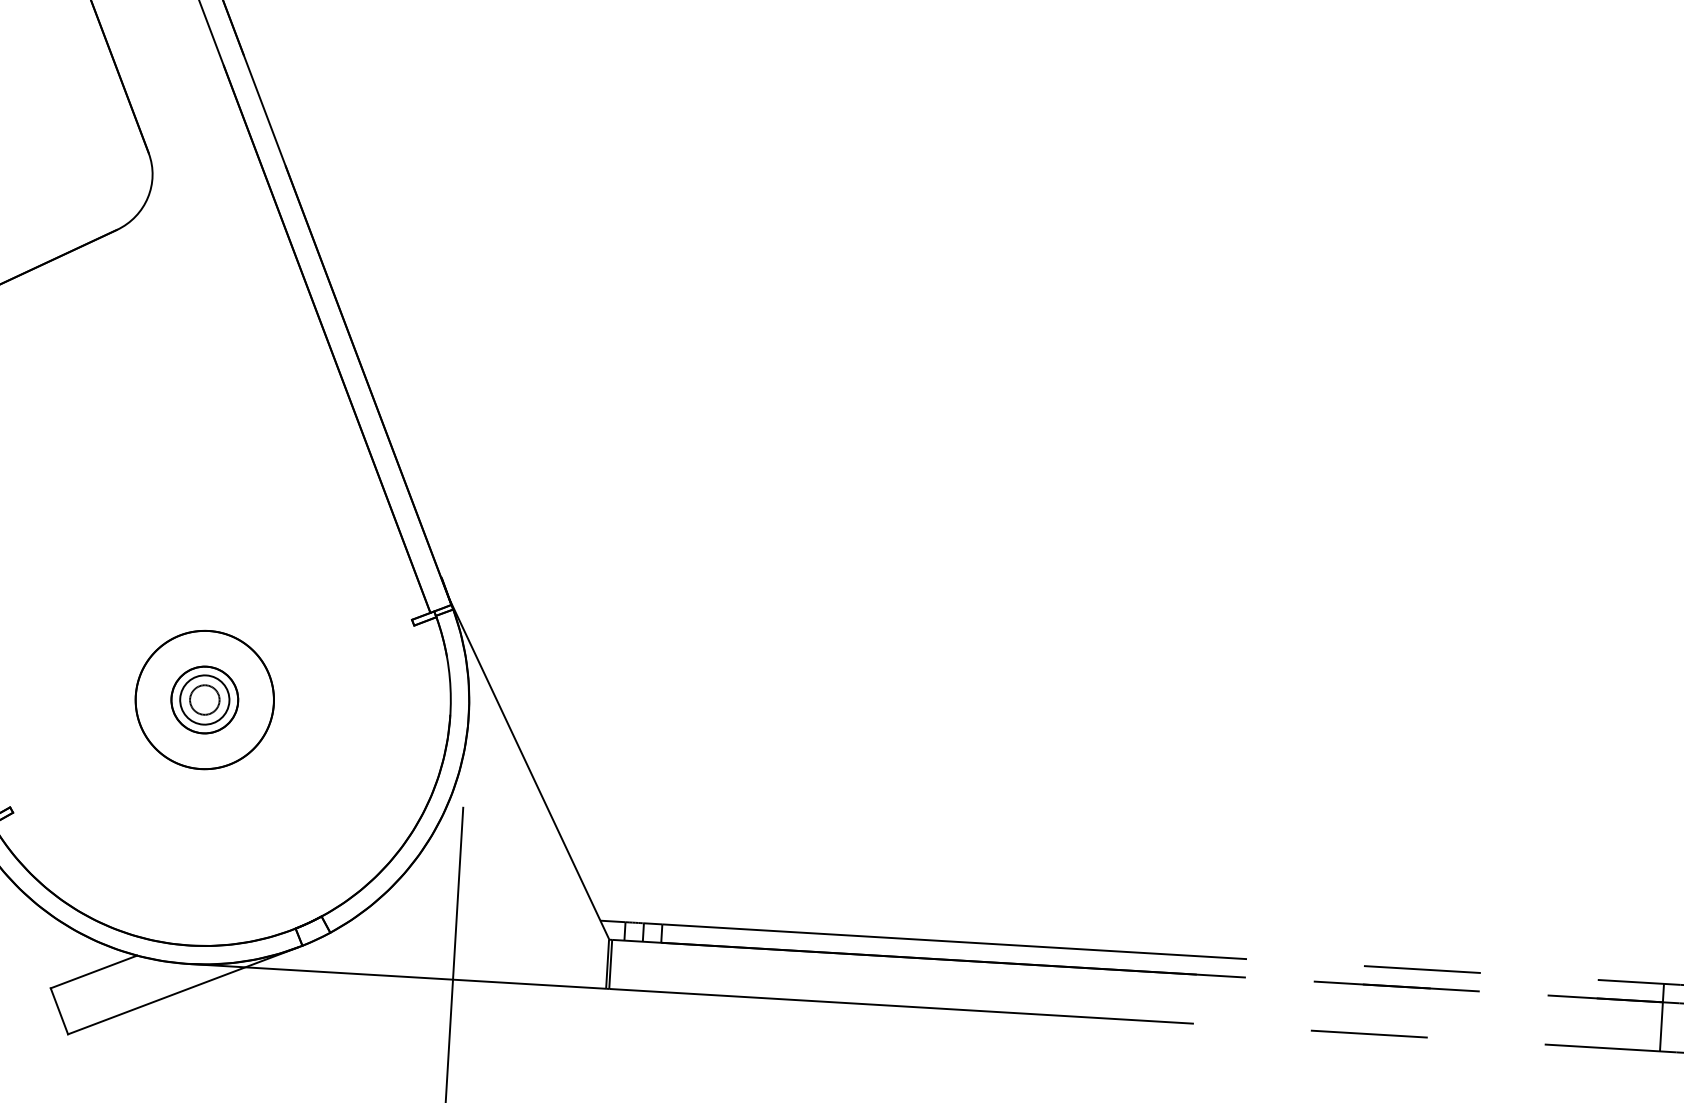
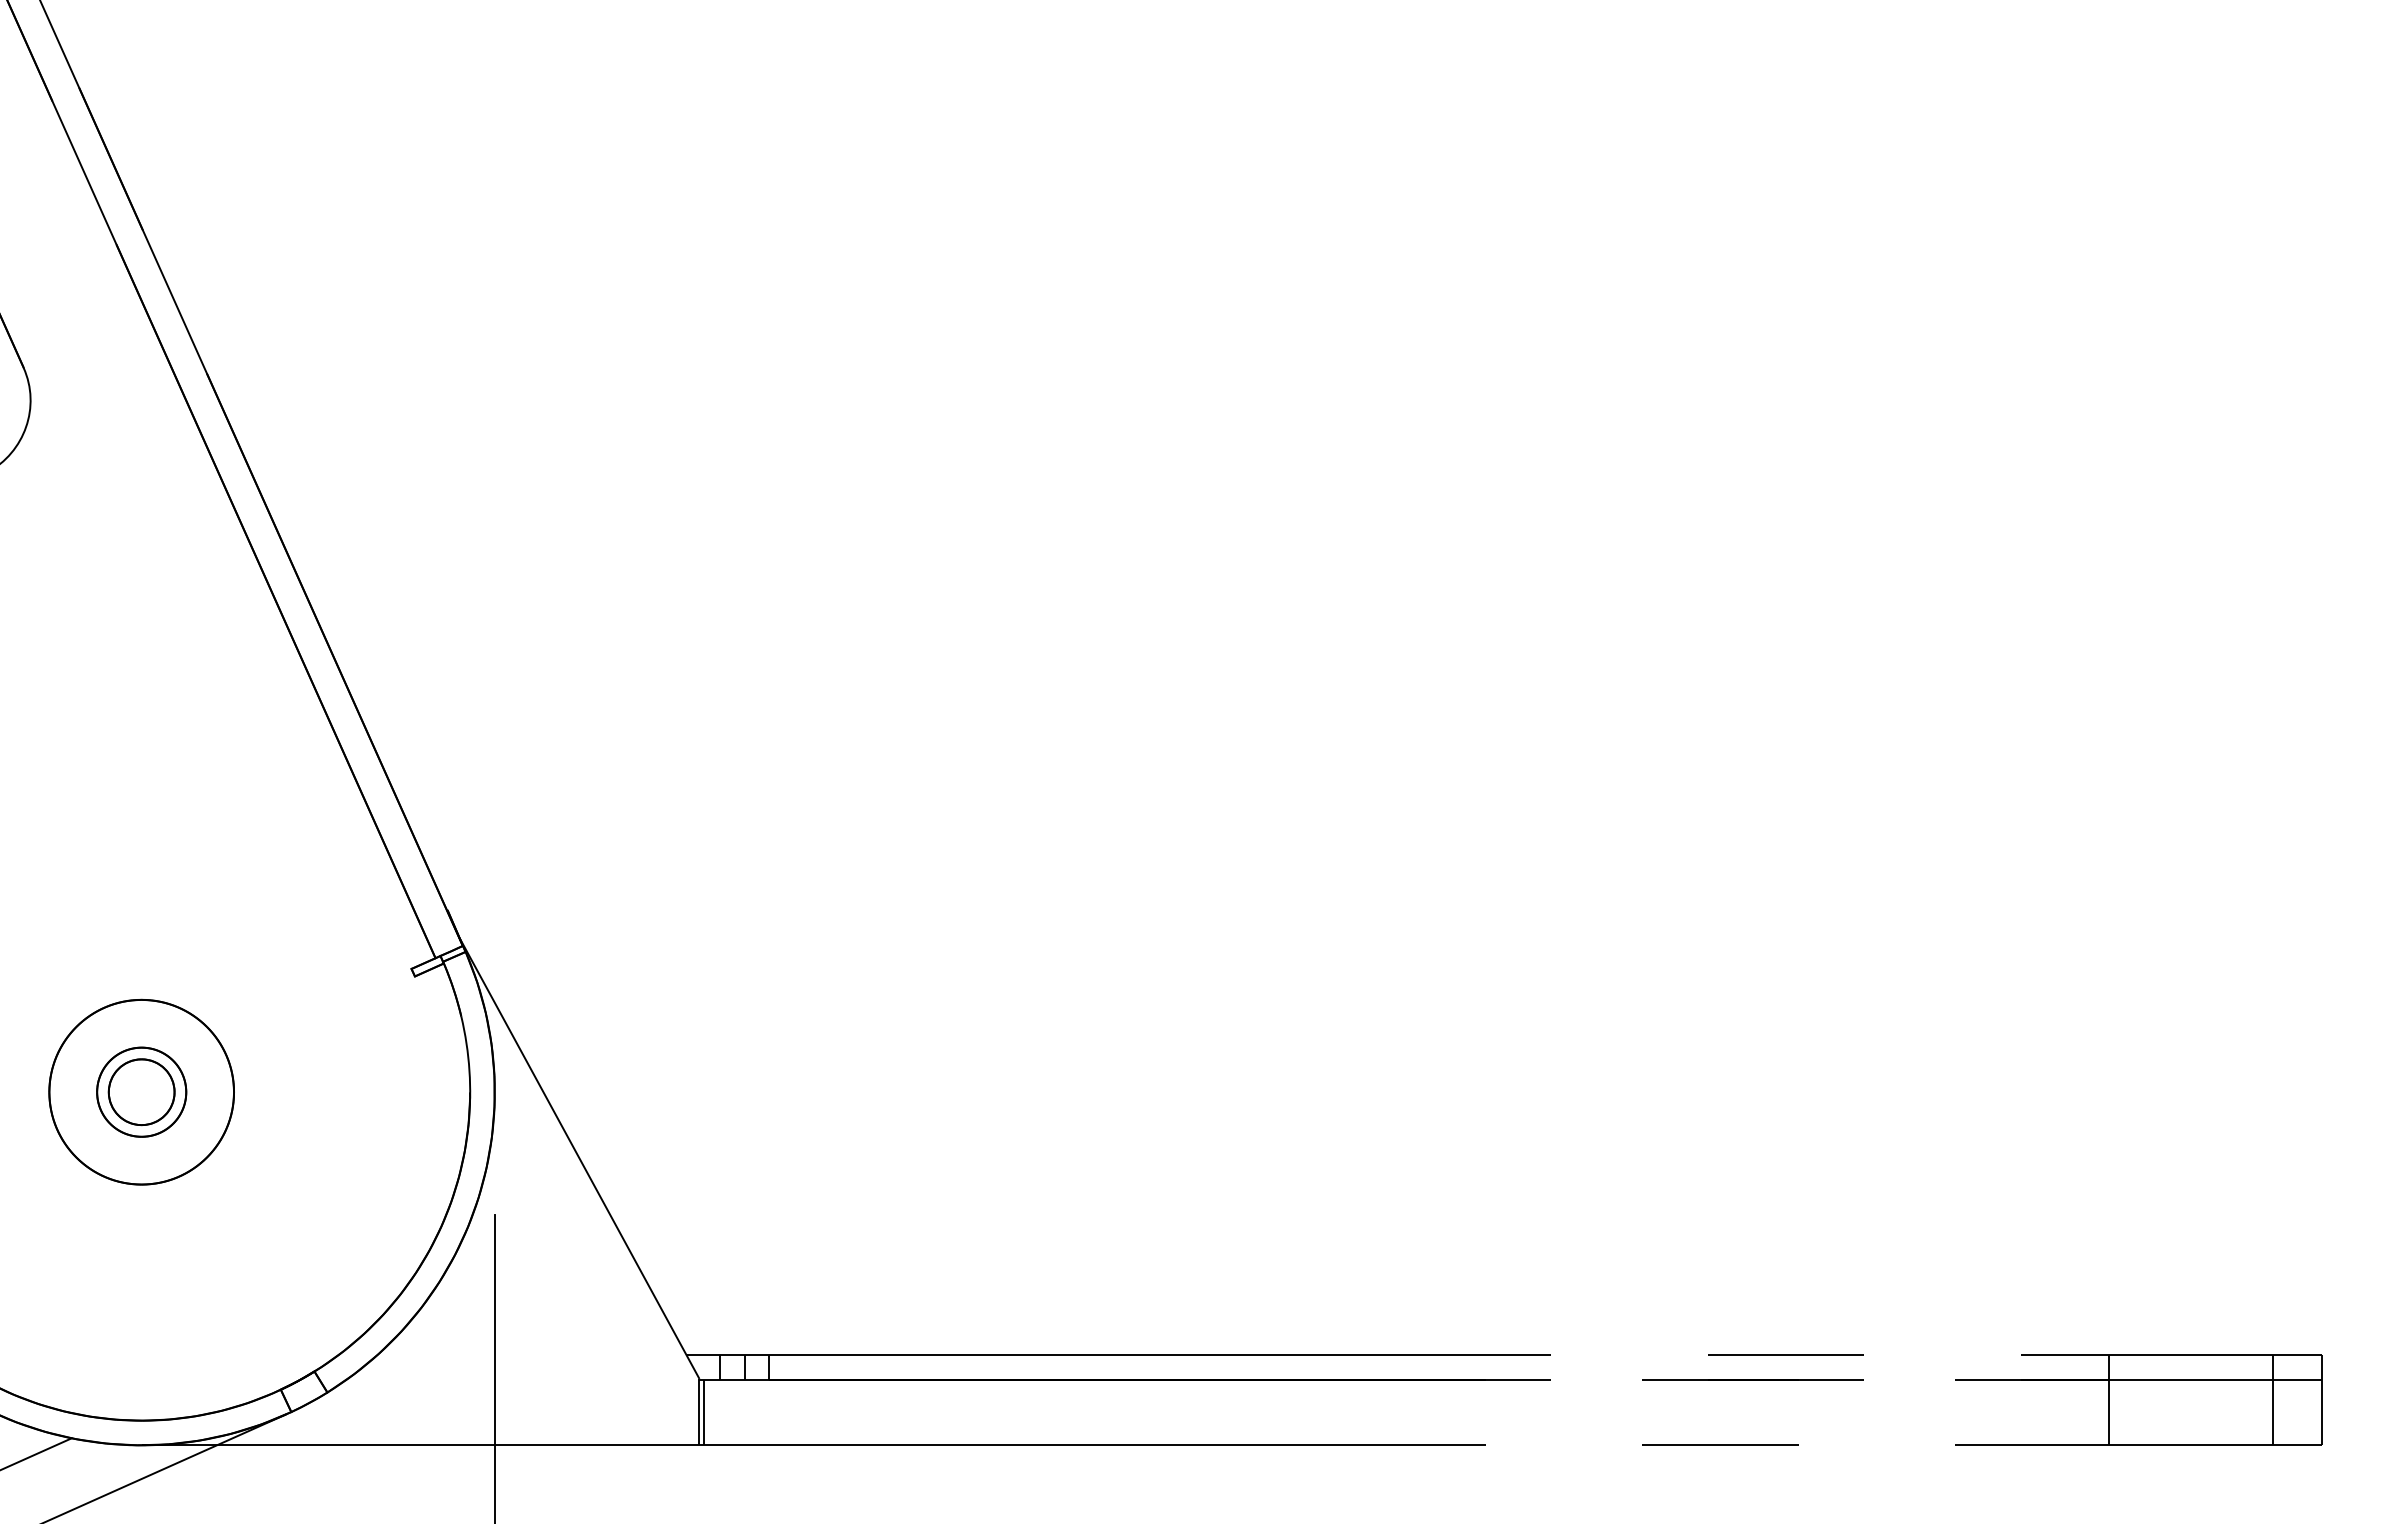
circle: (204, 700) -> (141, 1092), size x1.67

